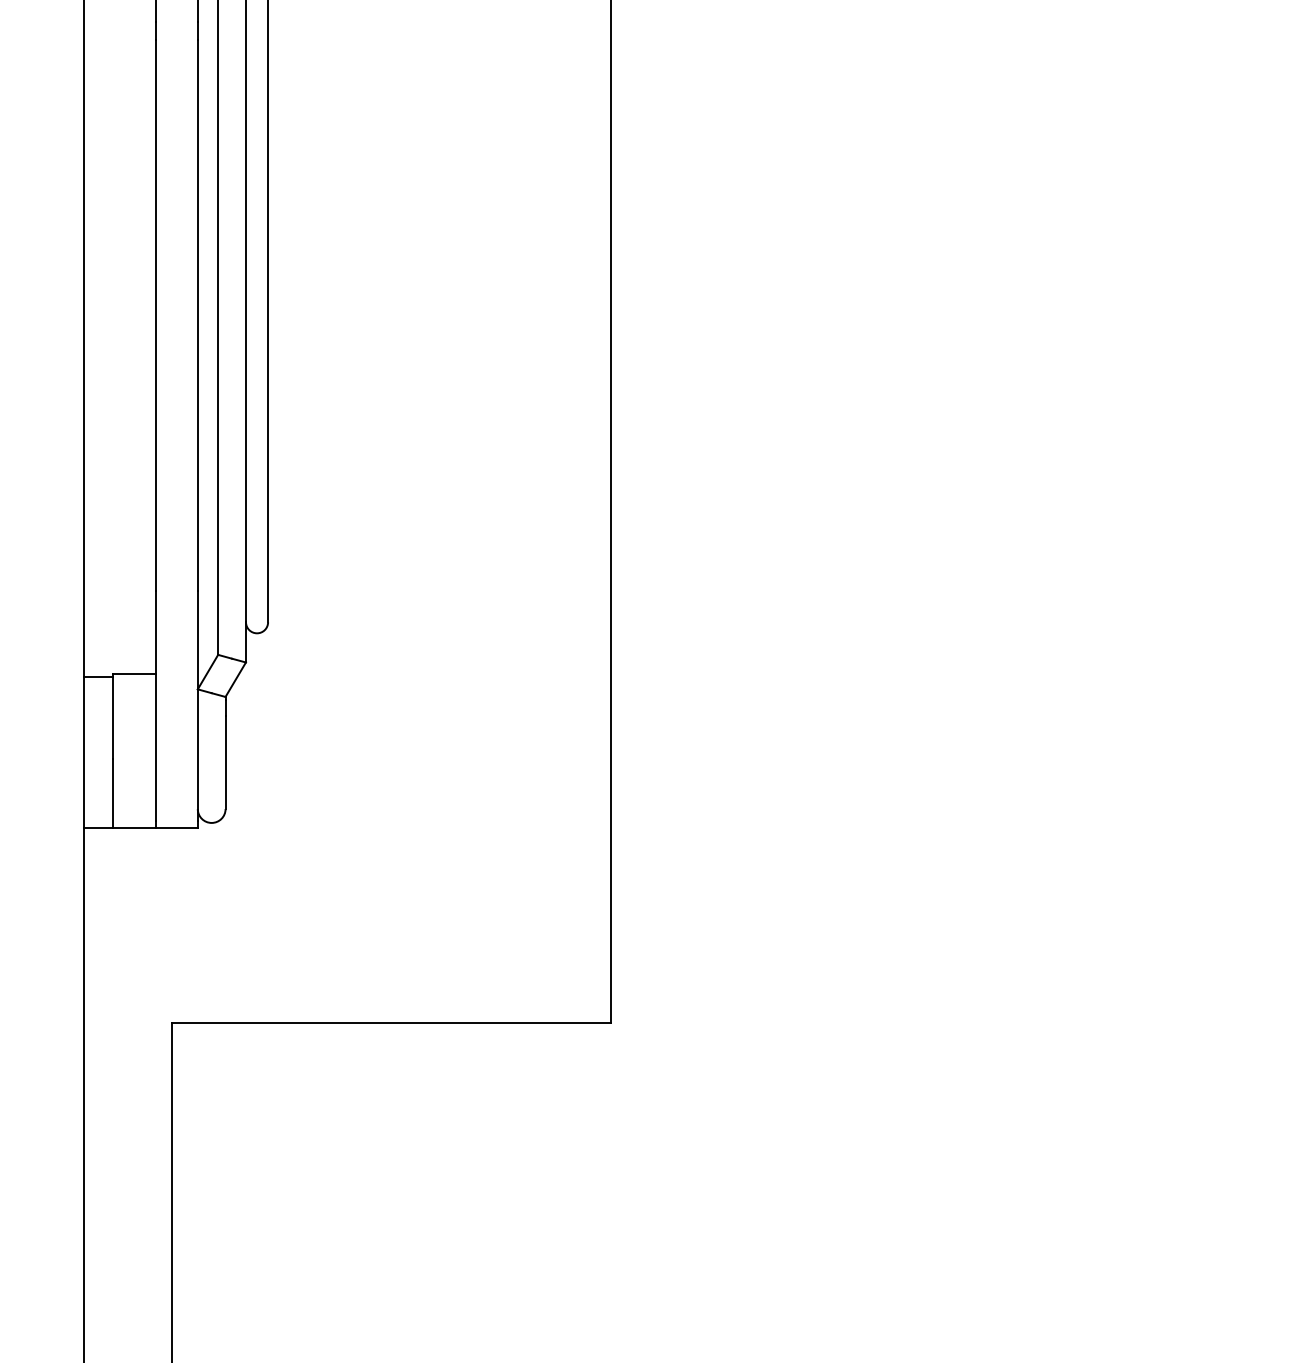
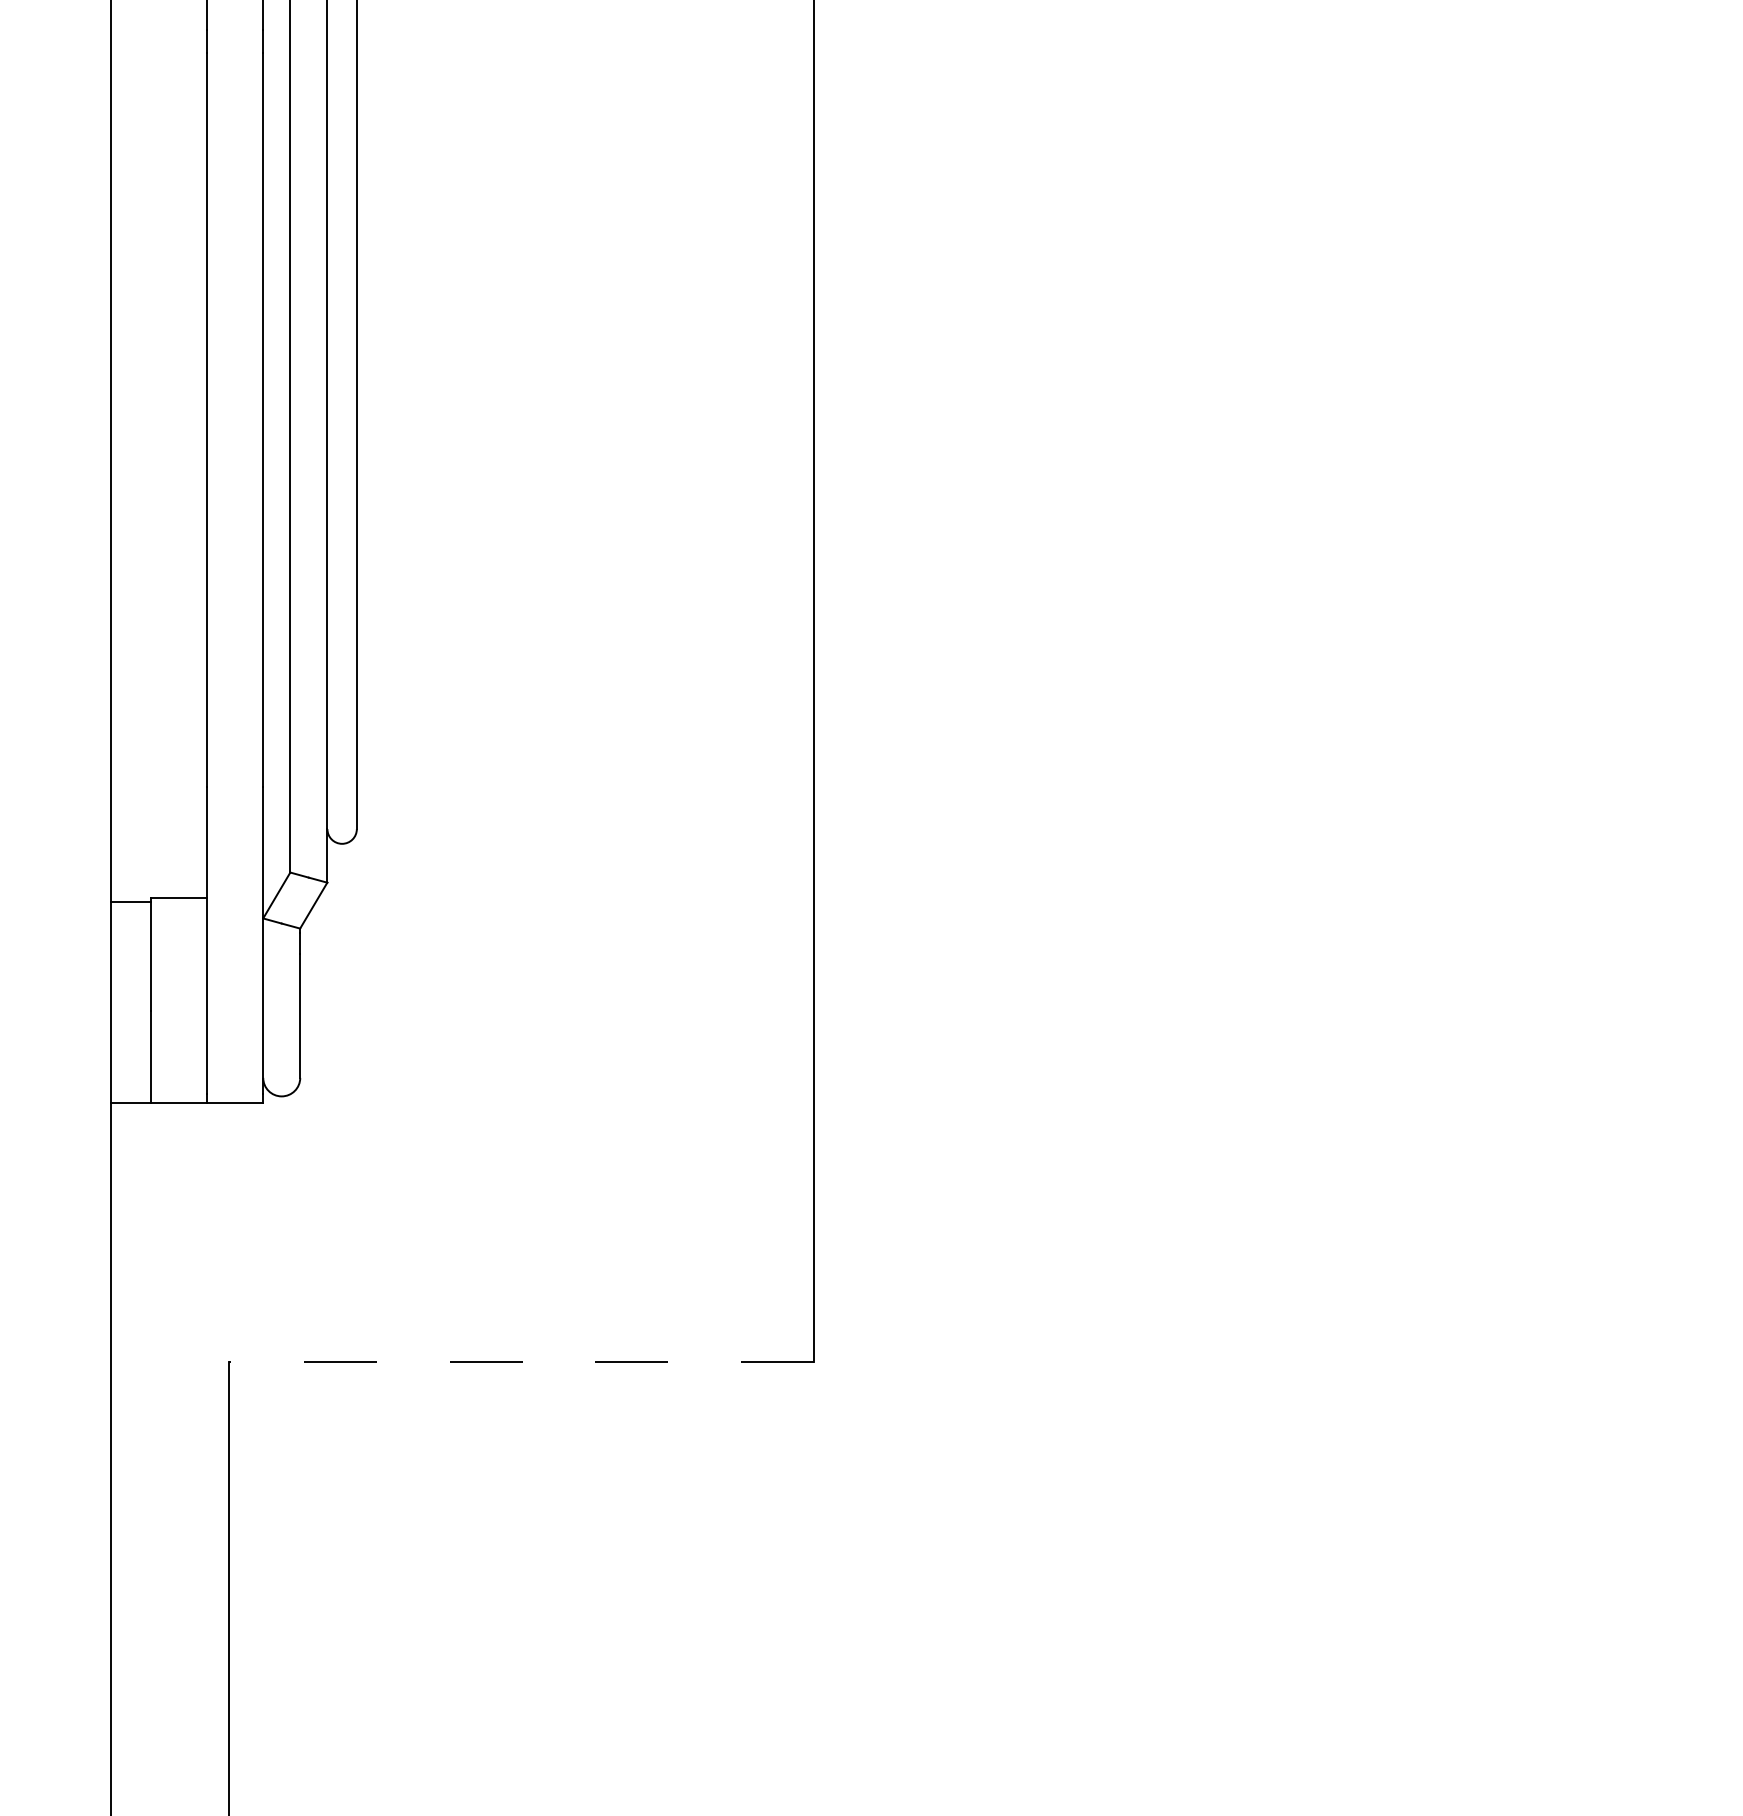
line: (391, 1022) -> (521, 1362), solid -> dashed

